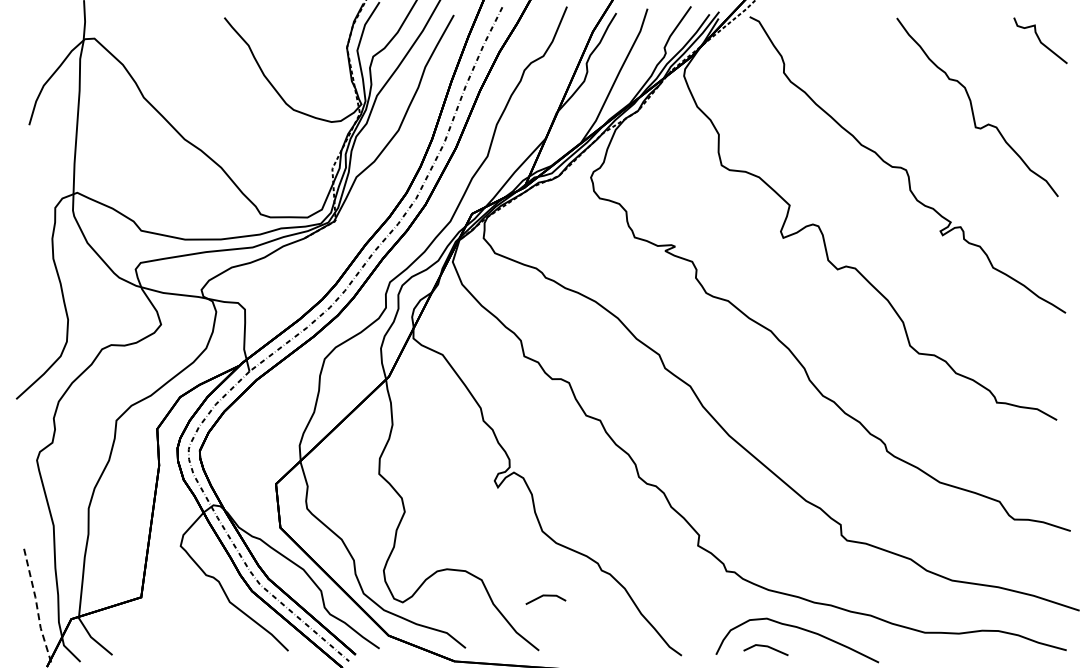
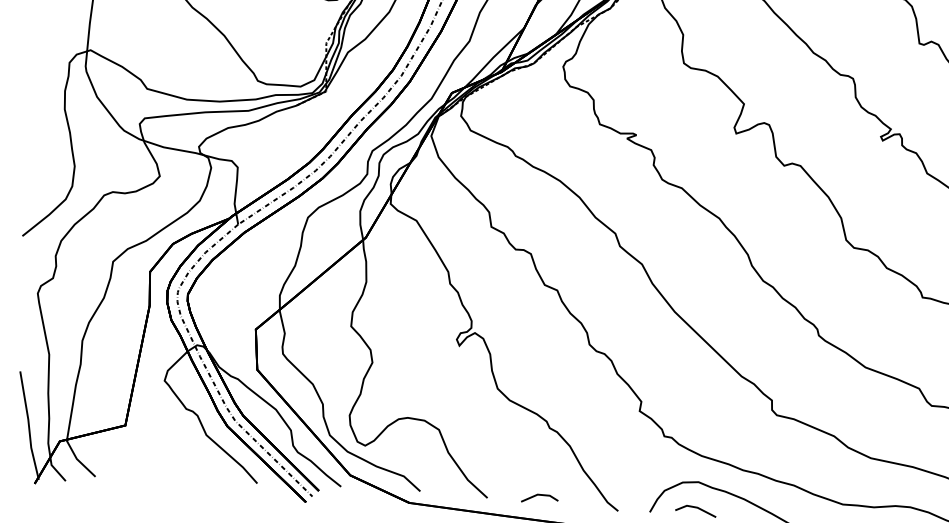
line: (545, 596) -> (539, 495), moved
line: (36, 603) -> (28, 424), dashed -> solid

